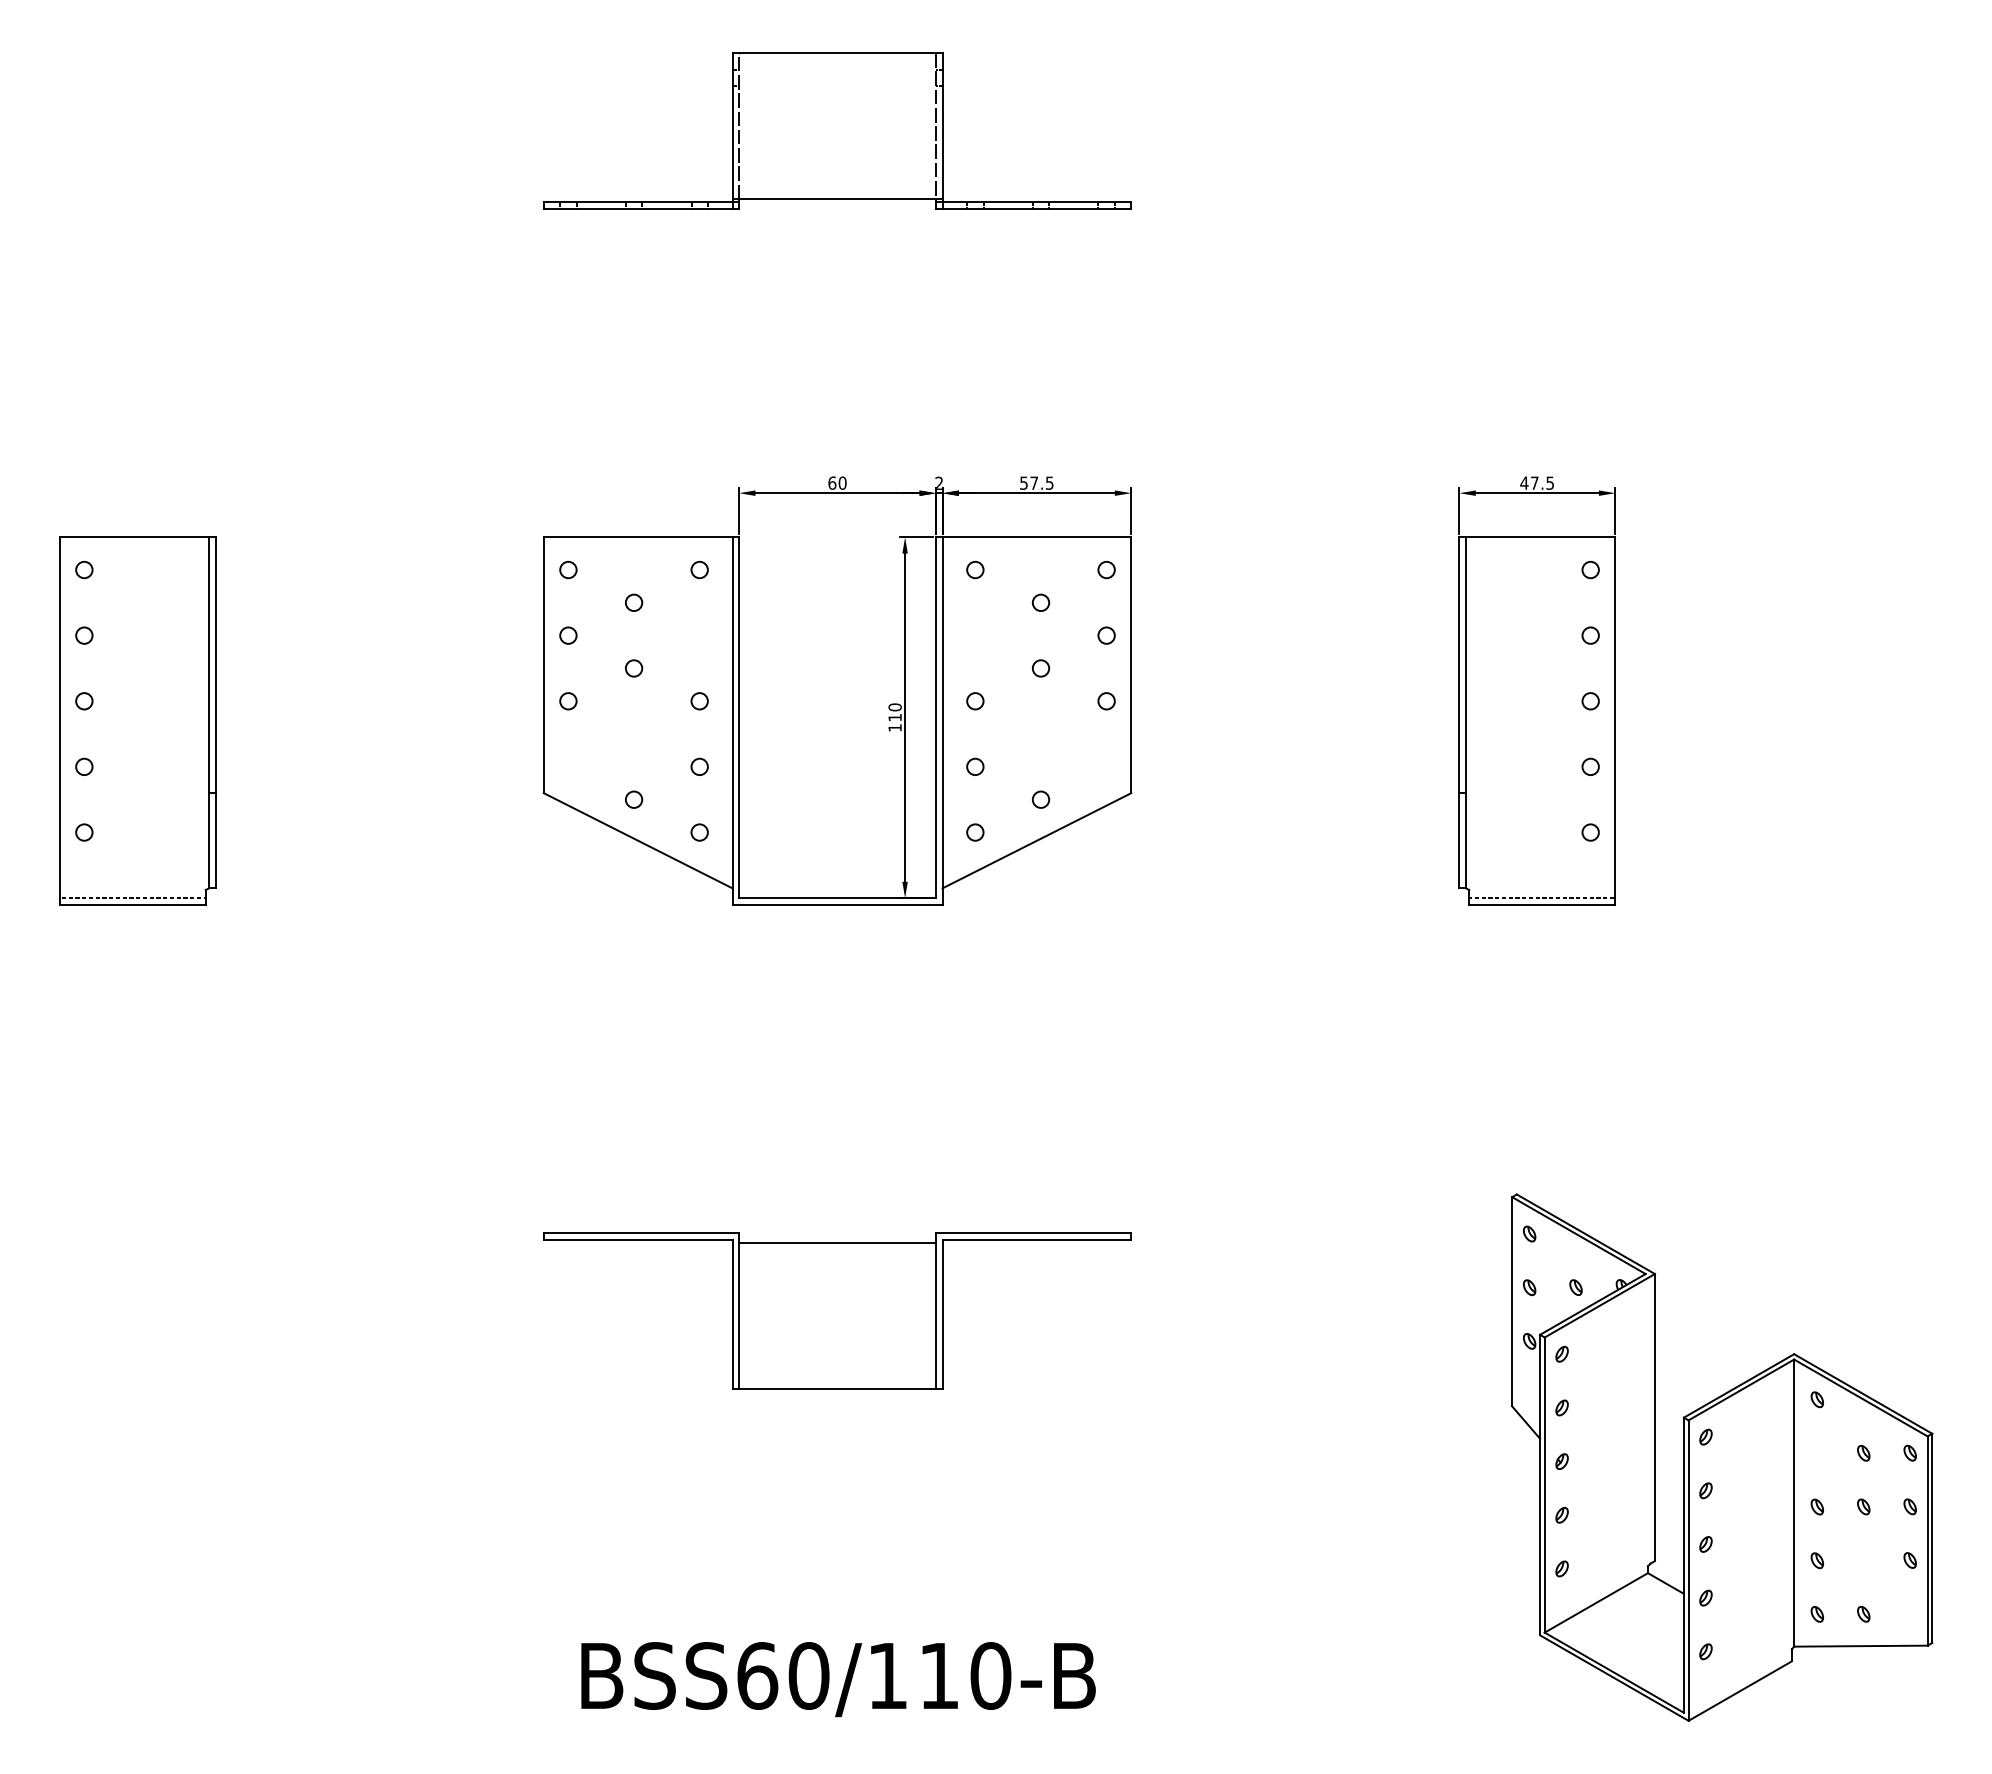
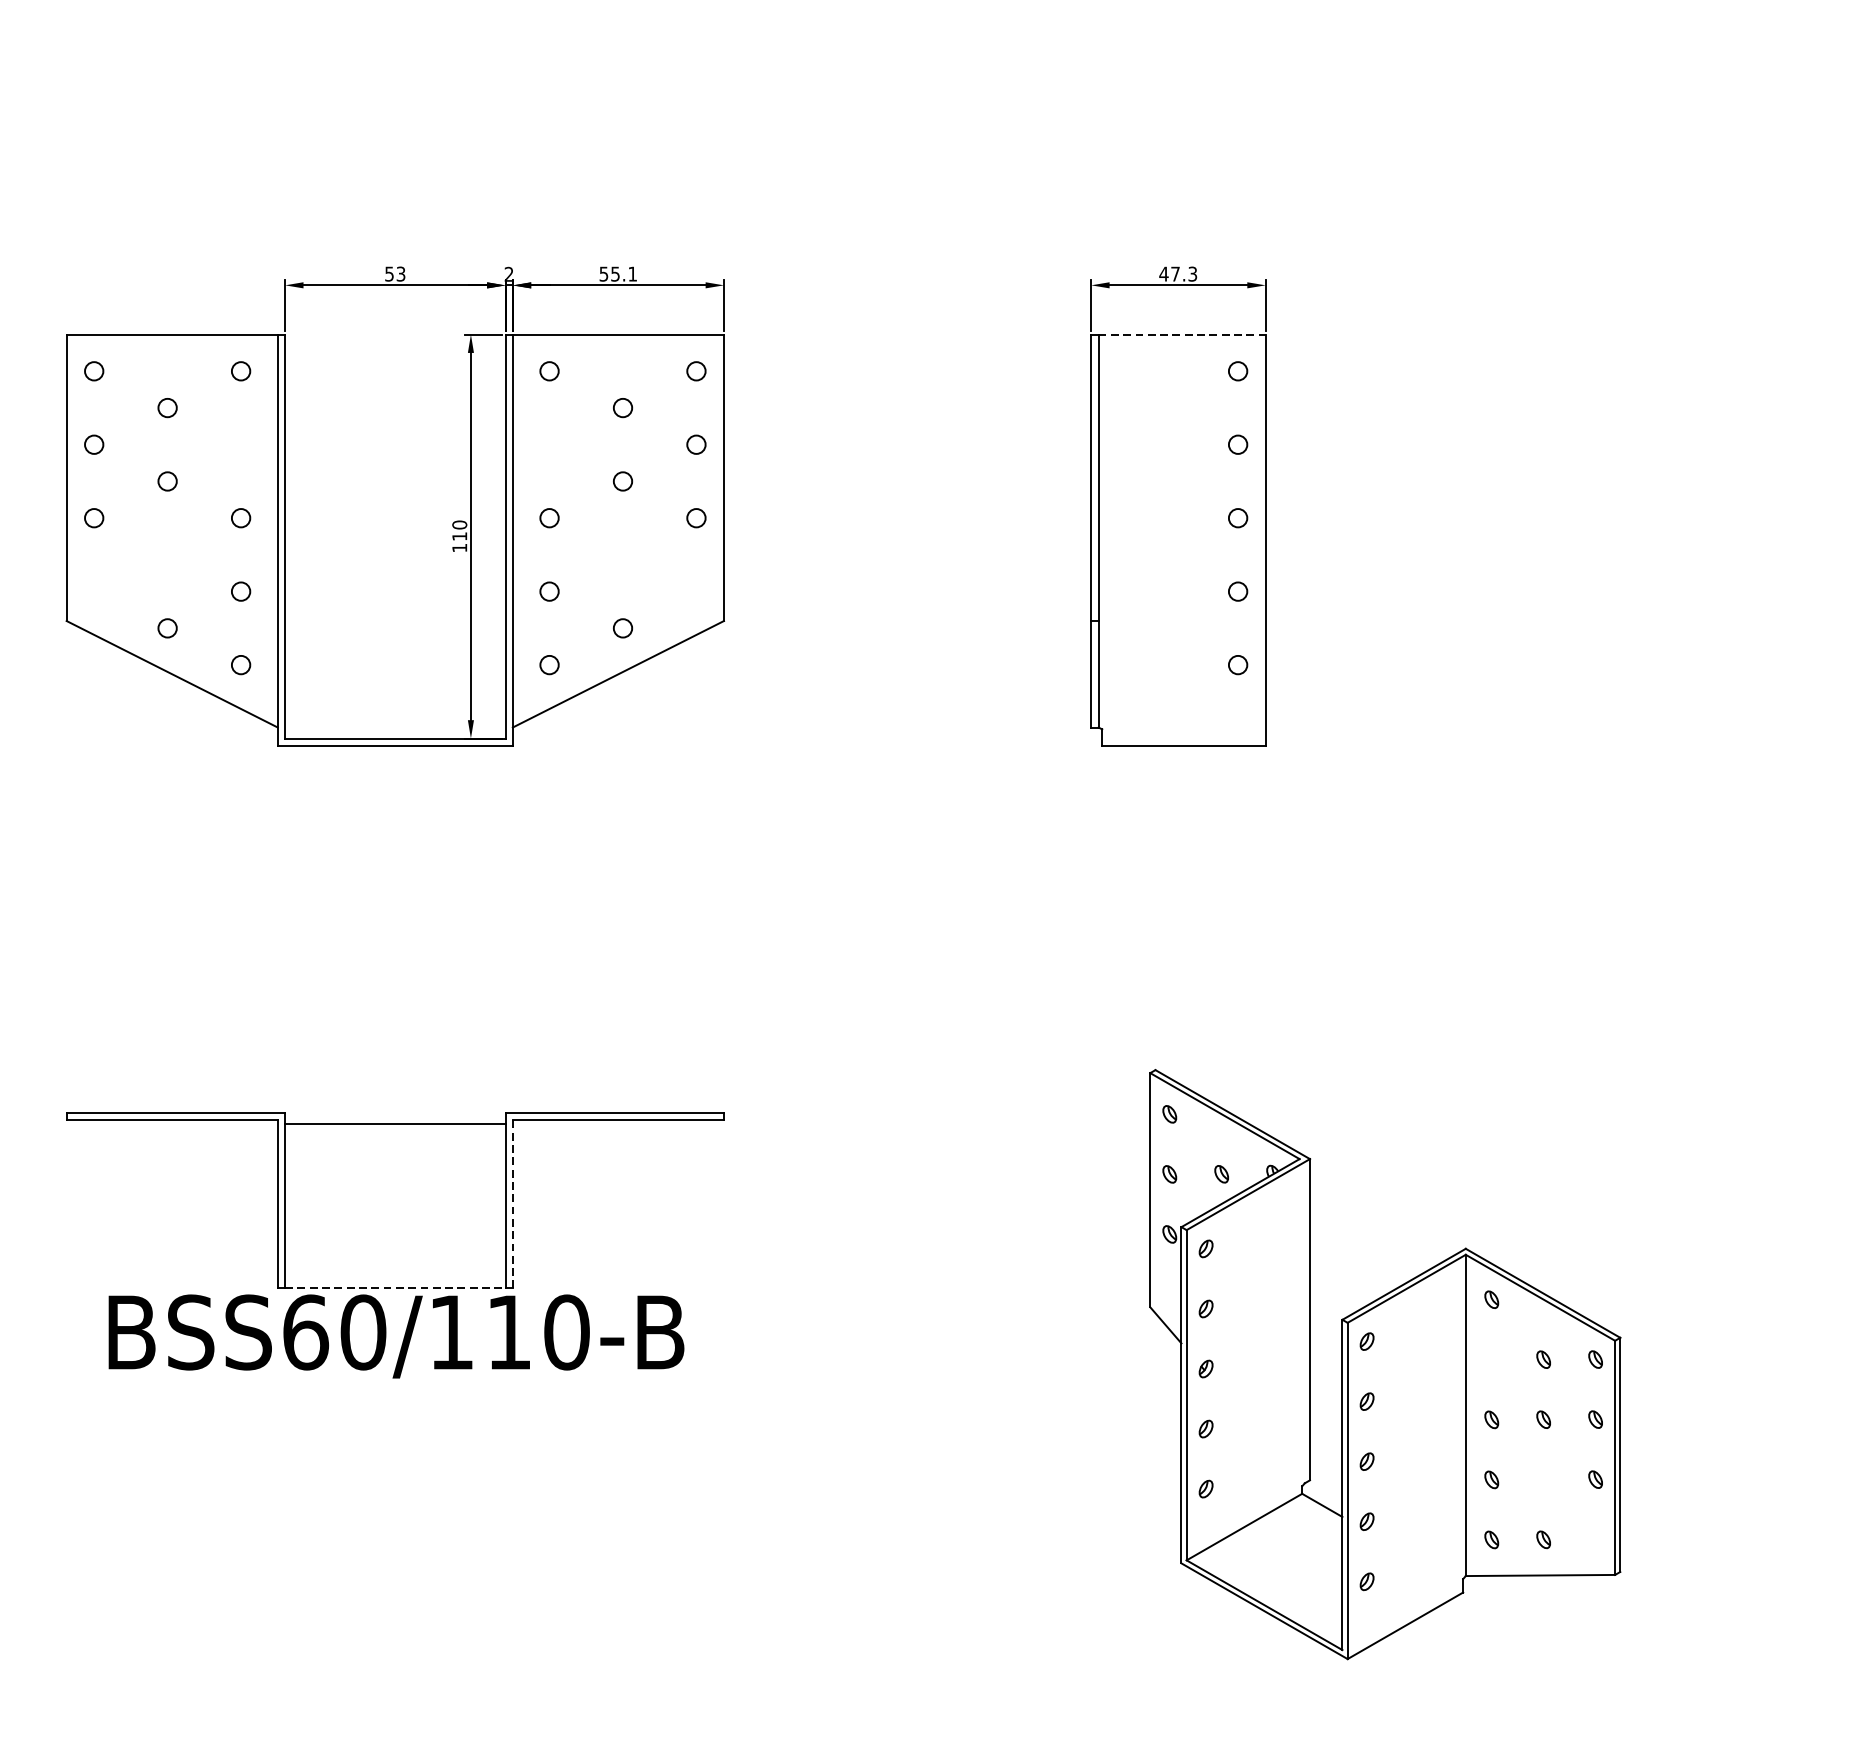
text: (837, 482) -> (395, 273), 60 -> 53
text: (1041, 482) -> (623, 273), 57.5 -> 55.1
text: (1549, 482) -> (1192, 273), 47.5 -> 47.3
line: (1540, 537) -> (1181, 334), solid -> dashed
line: (1542, 898) -> (1184, 738), removed
line: (942, 1314) -> (512, 1204), solid -> dashed
line: (838, 1388) -> (396, 1287), solid -> dashed
text: (838, 1679) -> (396, 1336), moved

